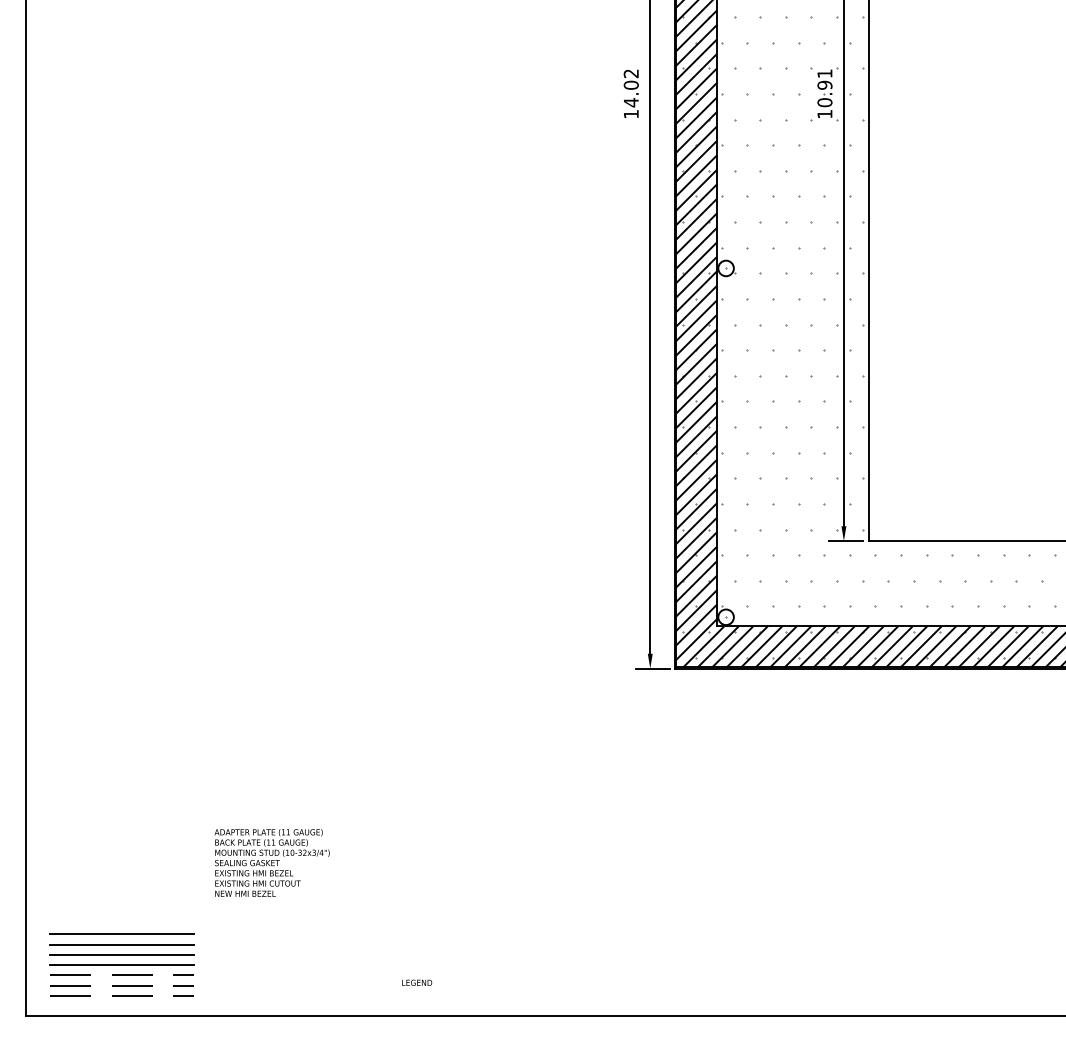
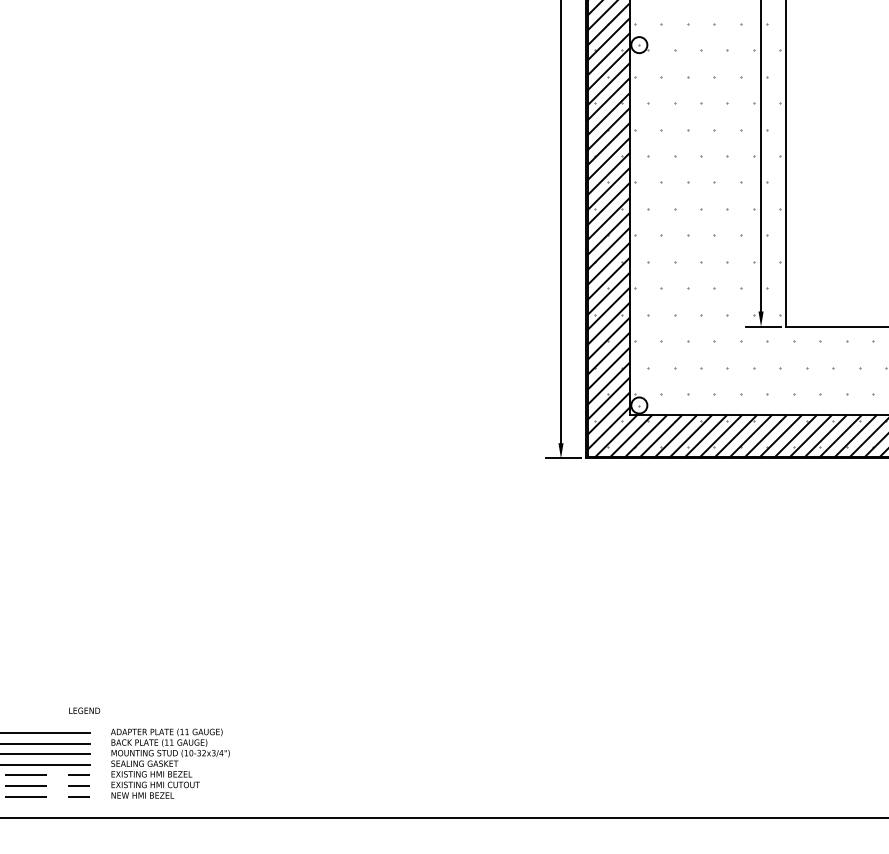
text: (271, 862) -> (169, 763), moved
text: (417, 982) -> (84, 710), moved

